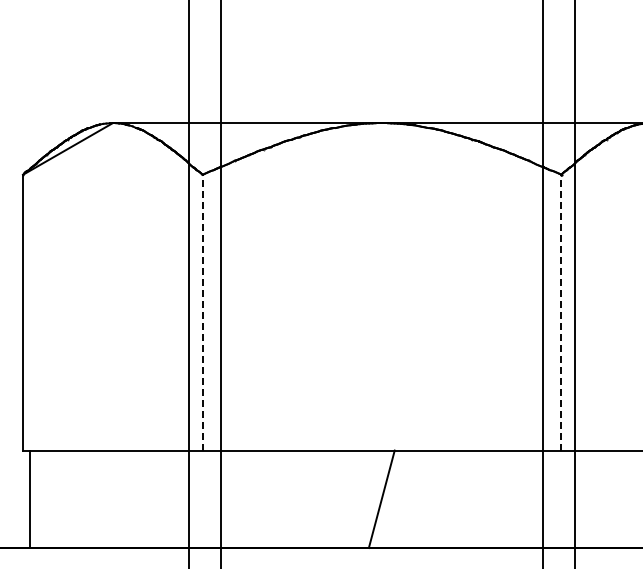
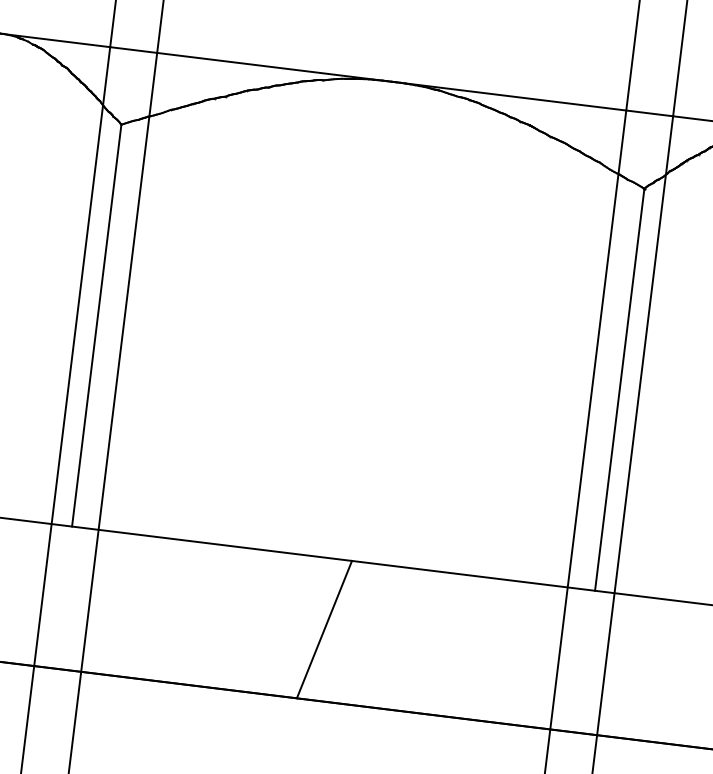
line: (202, 312) -> (96, 325), dashed -> solid
line: (561, 312) -> (619, 389), dashed -> solid

